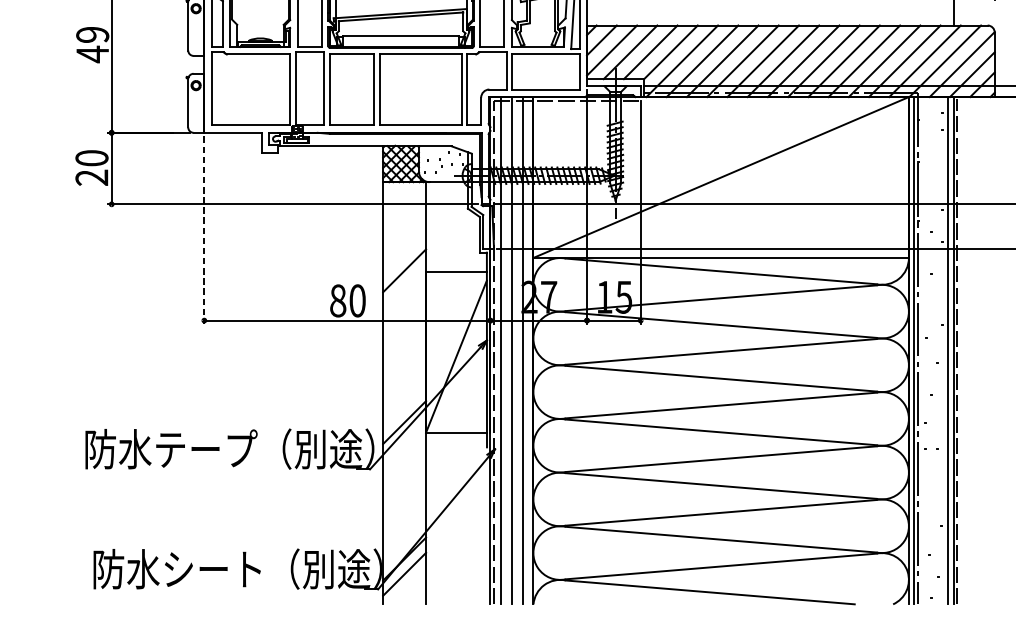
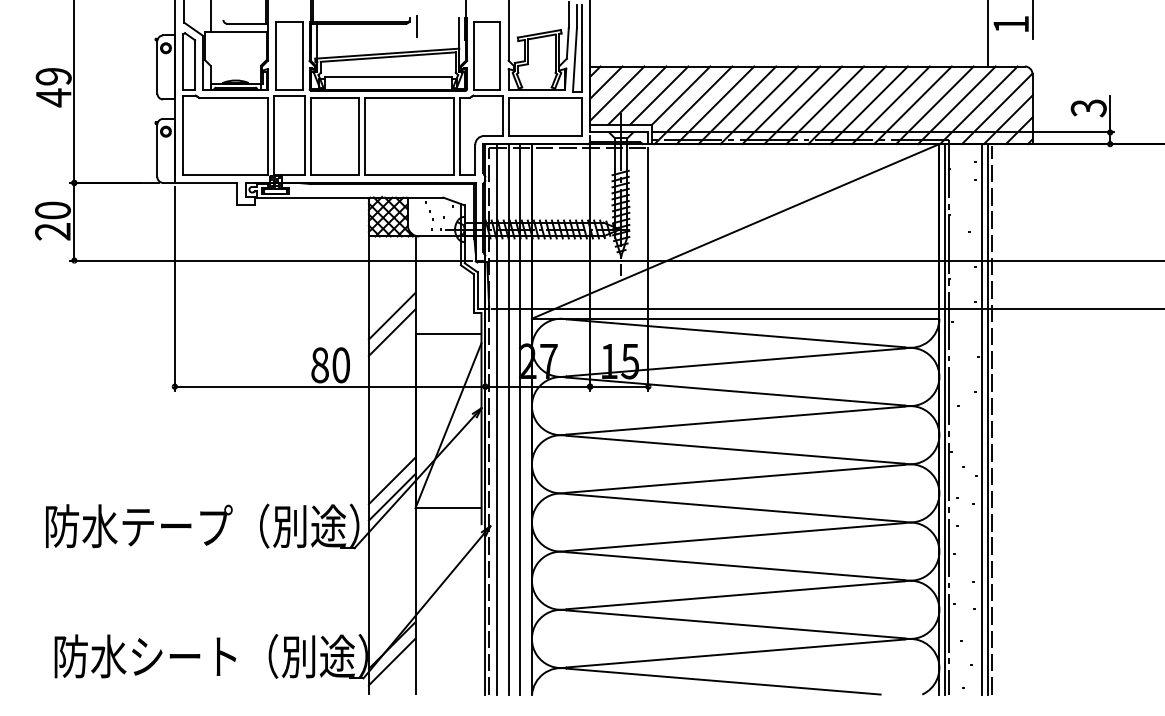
line: (203, 230) -> (174, 288), dashed -> solid
line: (403, 254) -> (391, 315), added
line: (403, 407) -> (391, 480), added

